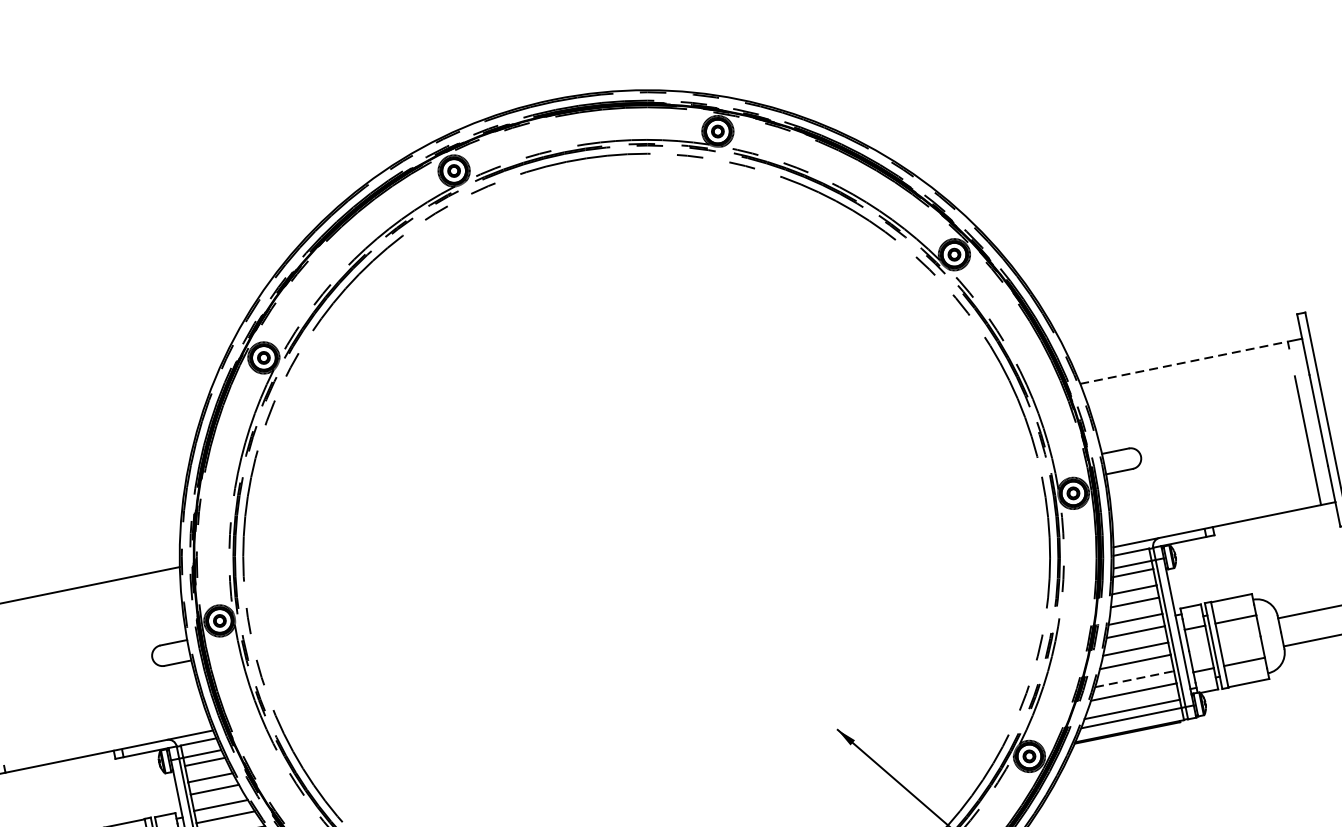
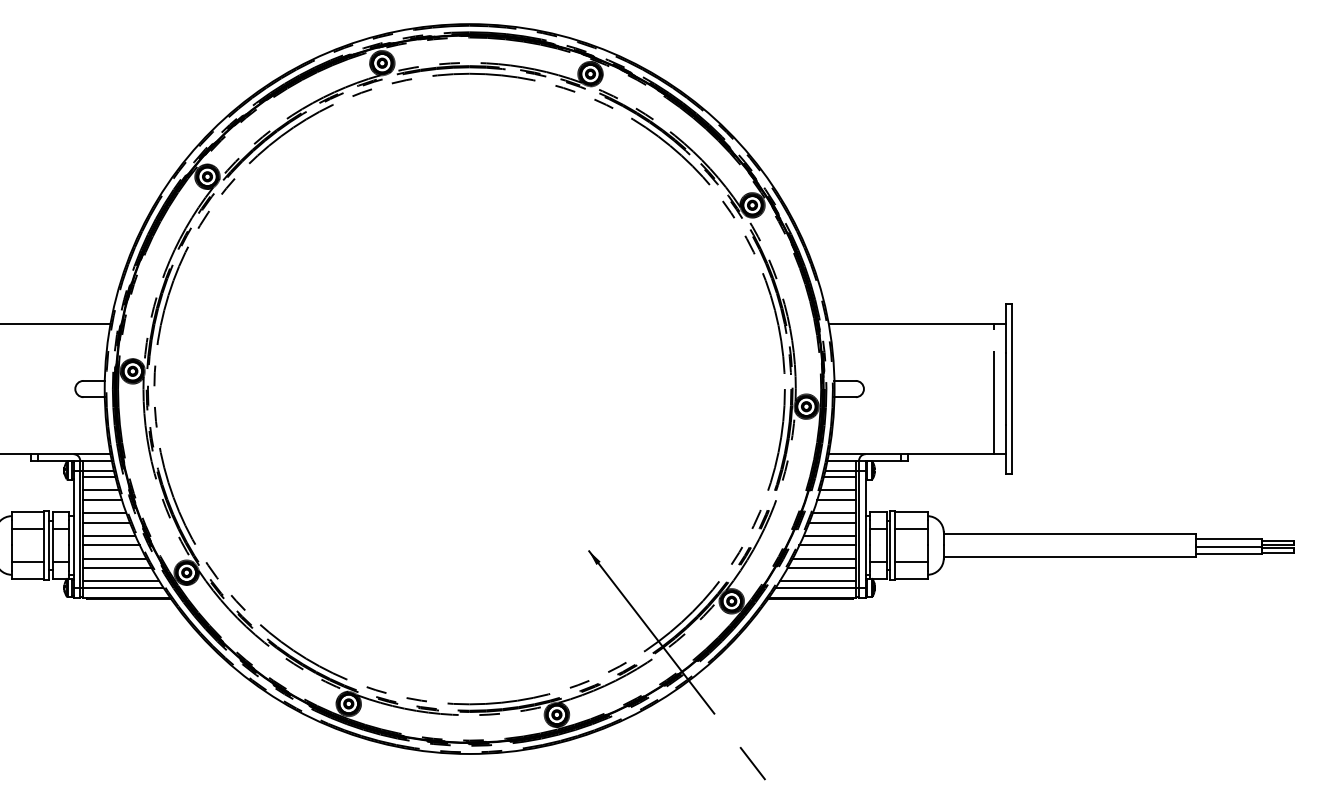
line: (1183, 362) -> (911, 323), dashed -> solid
line: (1134, 679) -> (824, 558), dashed -> solid

